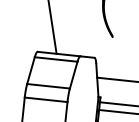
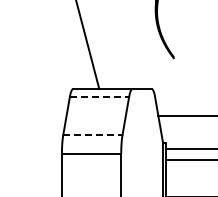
line: (56, 59) -> (99, 96), solid -> dashed
line: (48, 86) -> (92, 134), solid -> dashed

